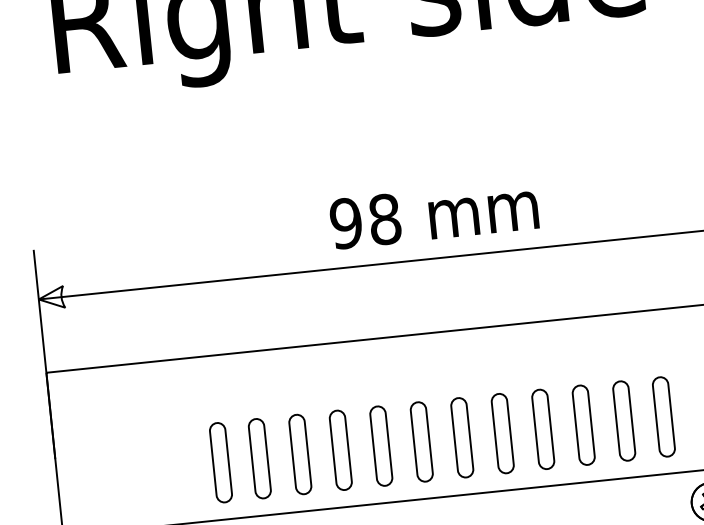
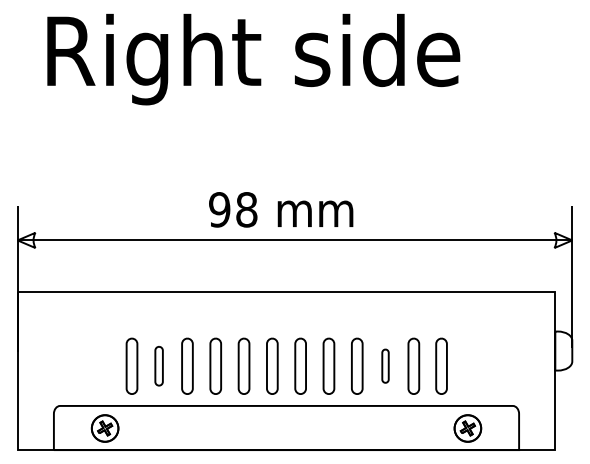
text: (434, 213) -> (281, 209), moved
part: (583, 424) -> (385, 365), size x0.6
part: (258, 457) -> (158, 365), size x0.7

